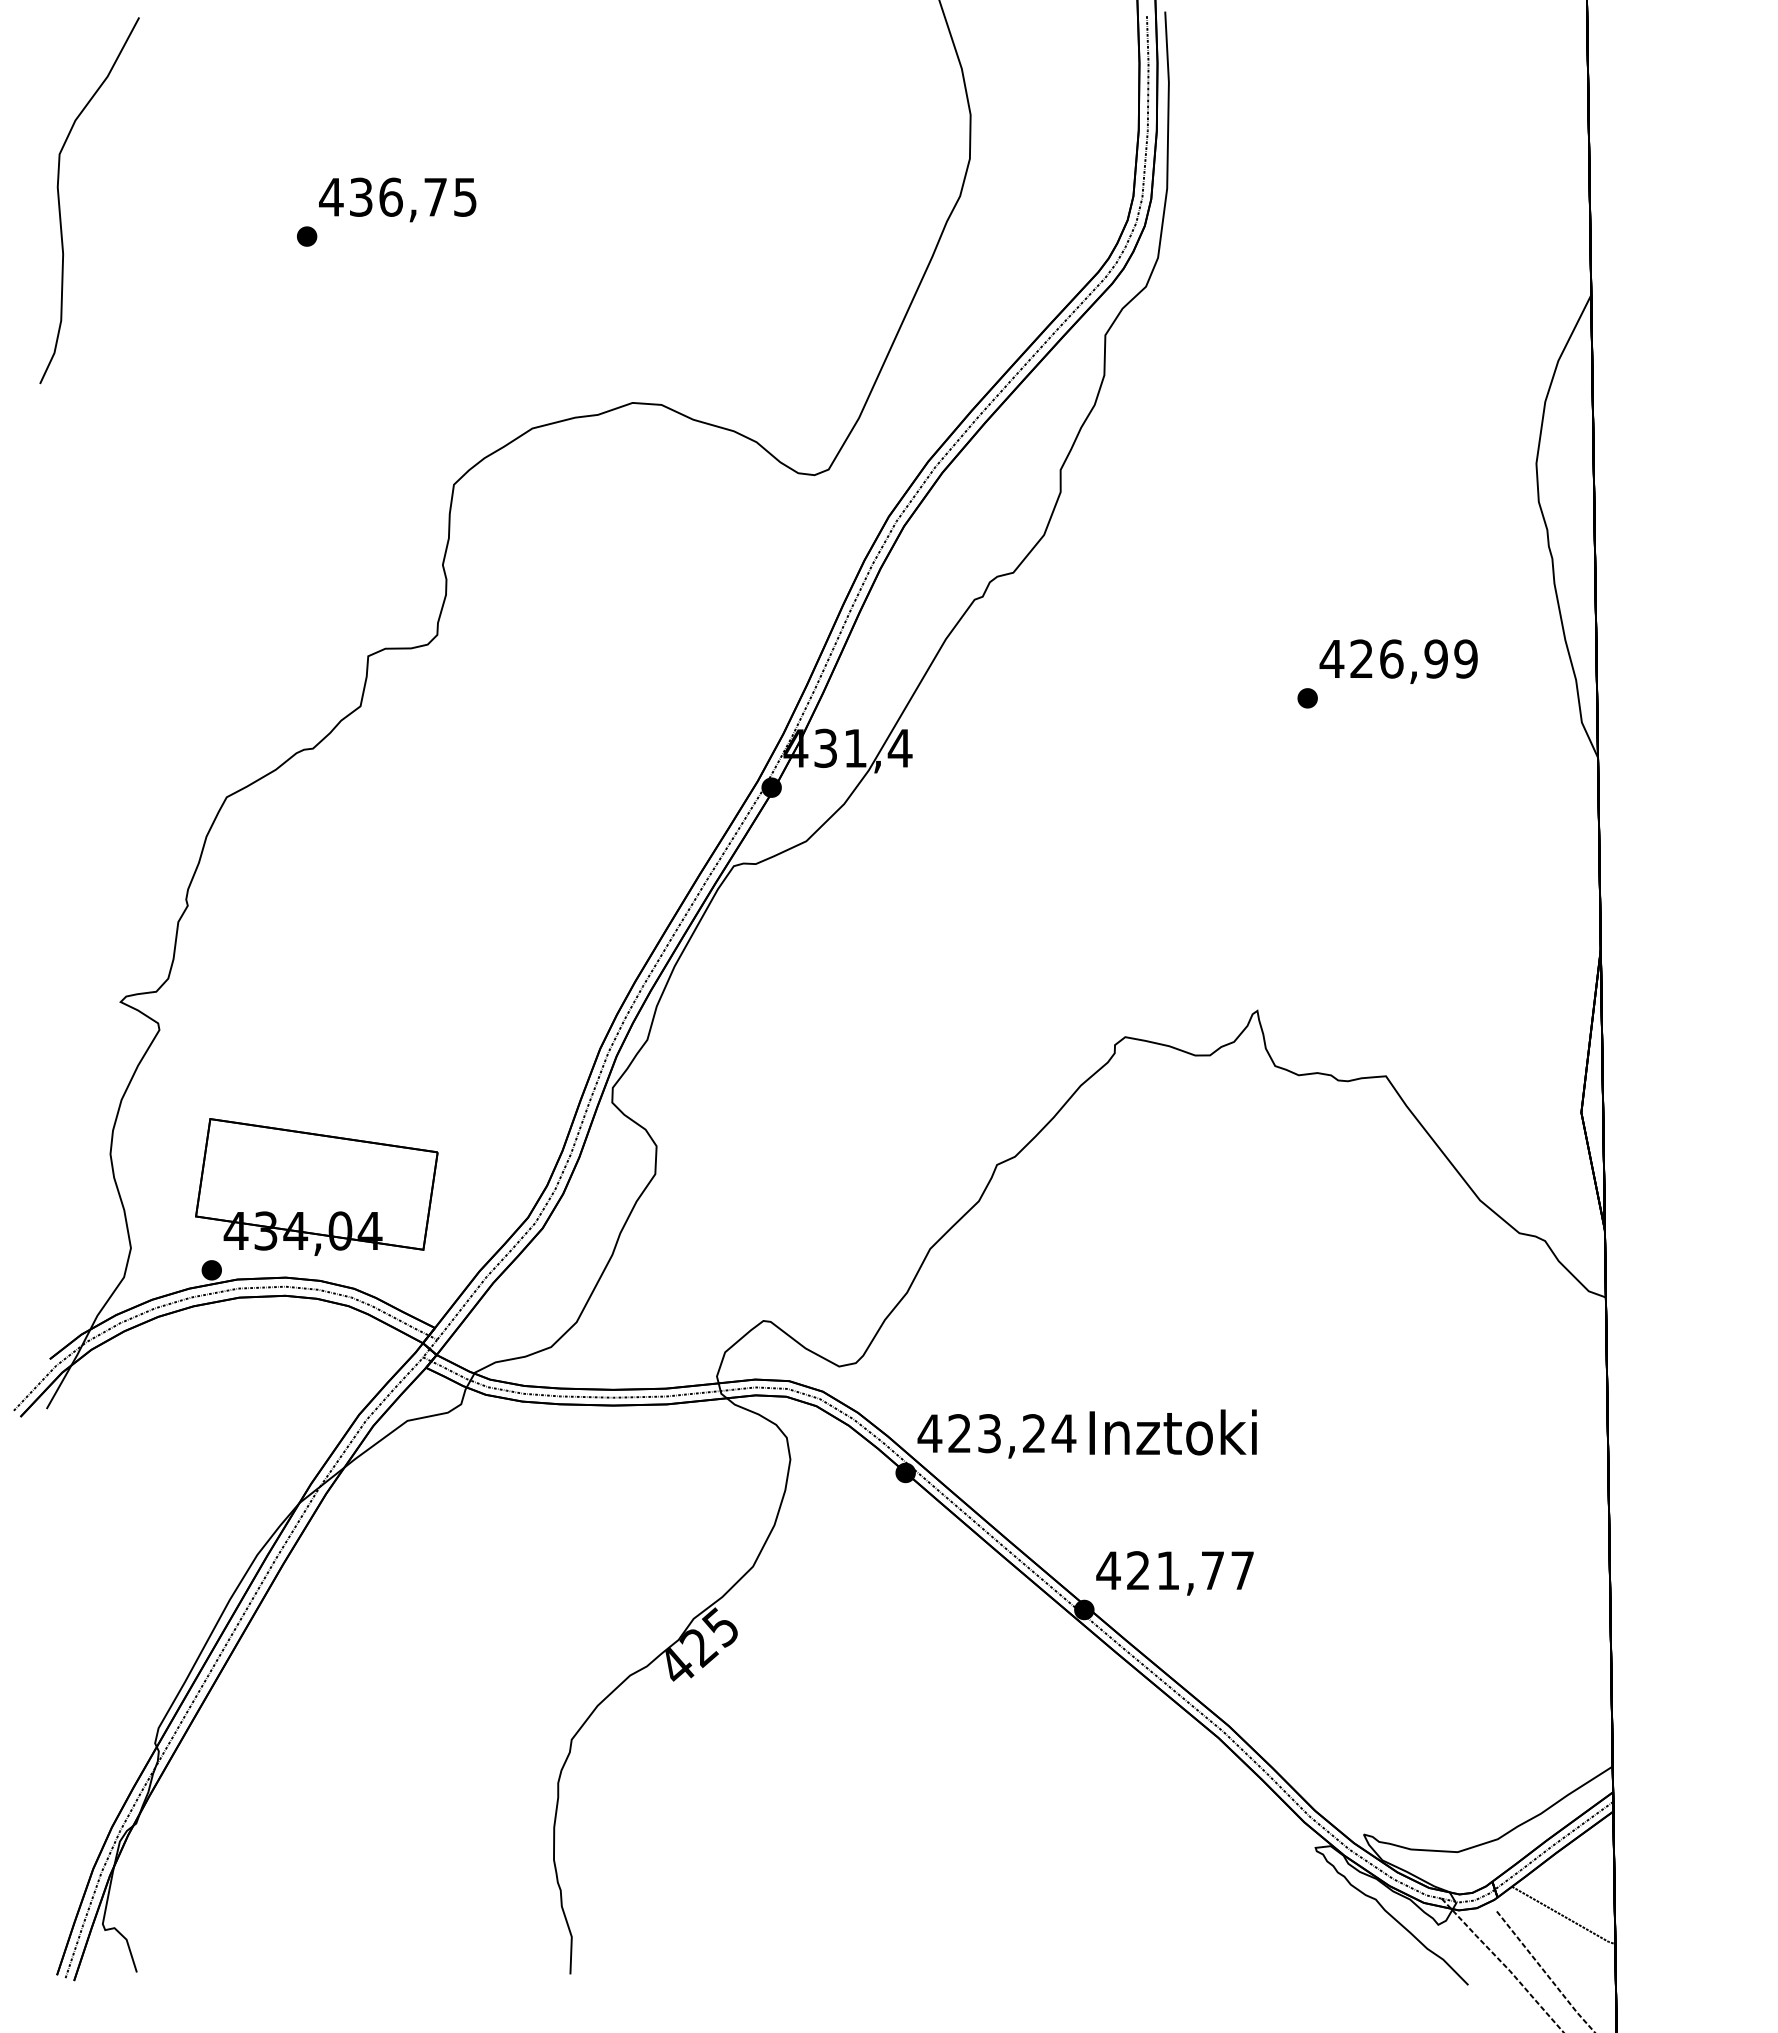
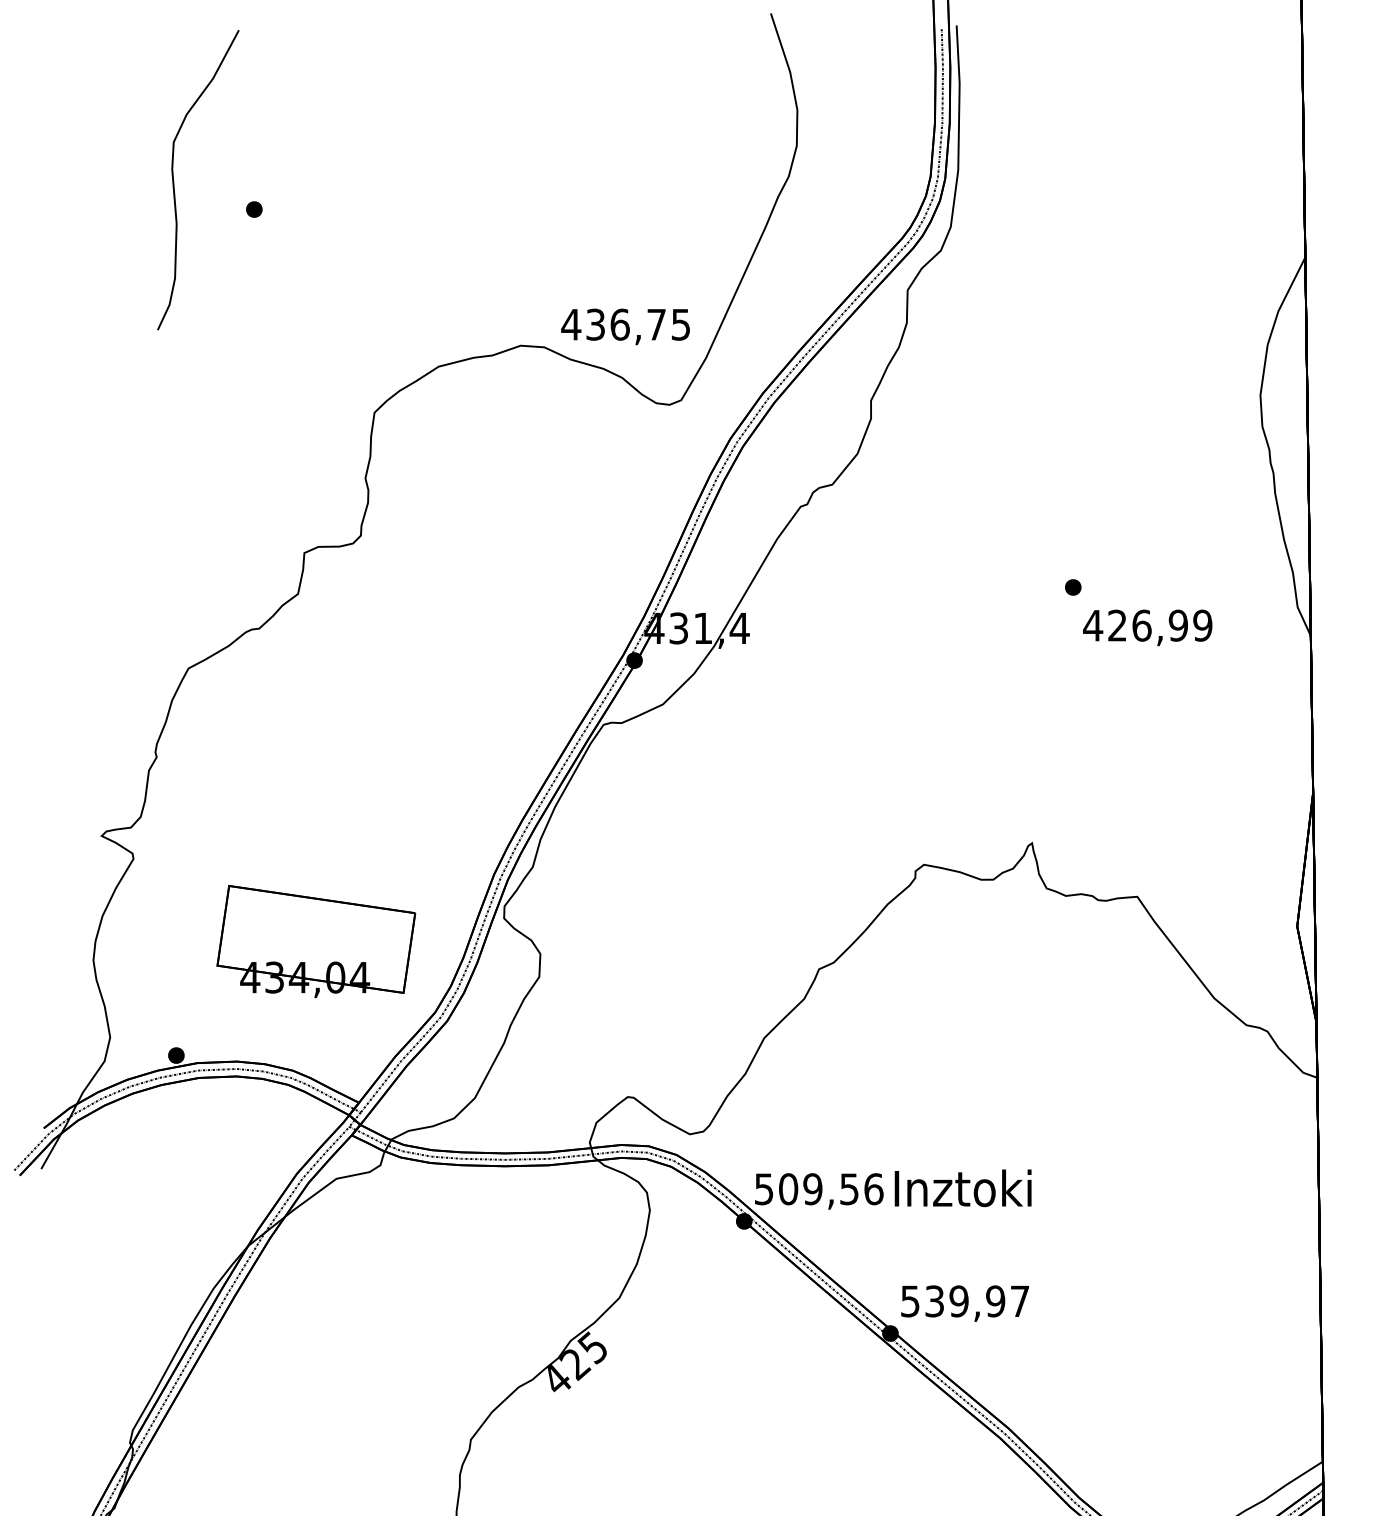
text: (397, 199) -> (625, 326), moved
part: (60, 205) -> (174, 184), moved
text: (1398, 661) -> (1147, 627), moved
part: (316, 1186) -> (316, 941), moved
text: (996, 1433) -> (818, 1189), 423,24 -> 509,56
text: (1160, 1570) -> (952, 1301), 421,77 -> 539,97

